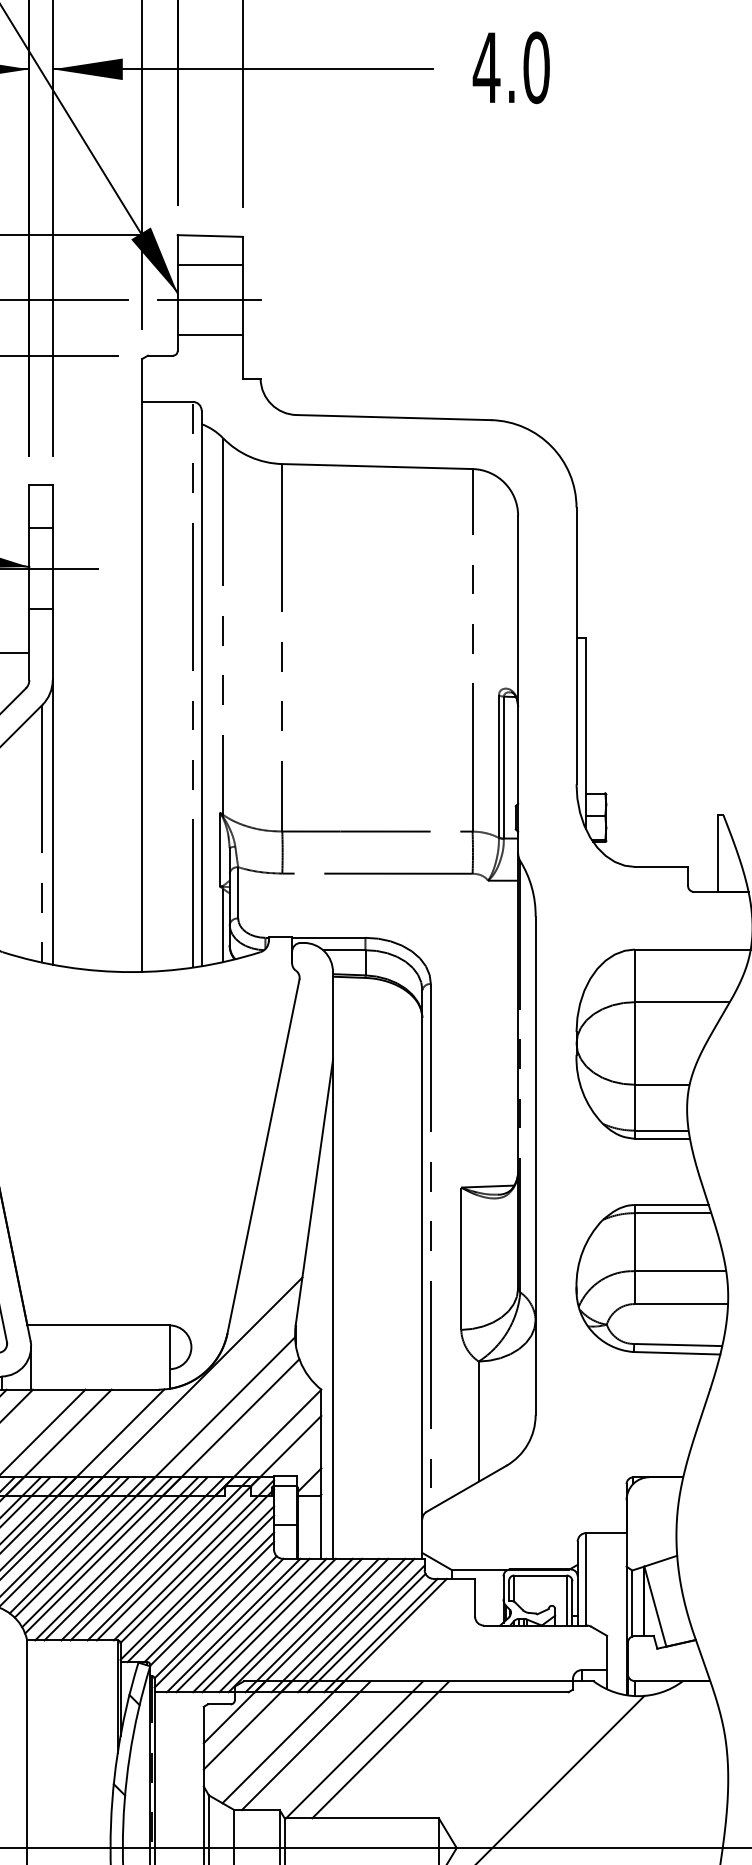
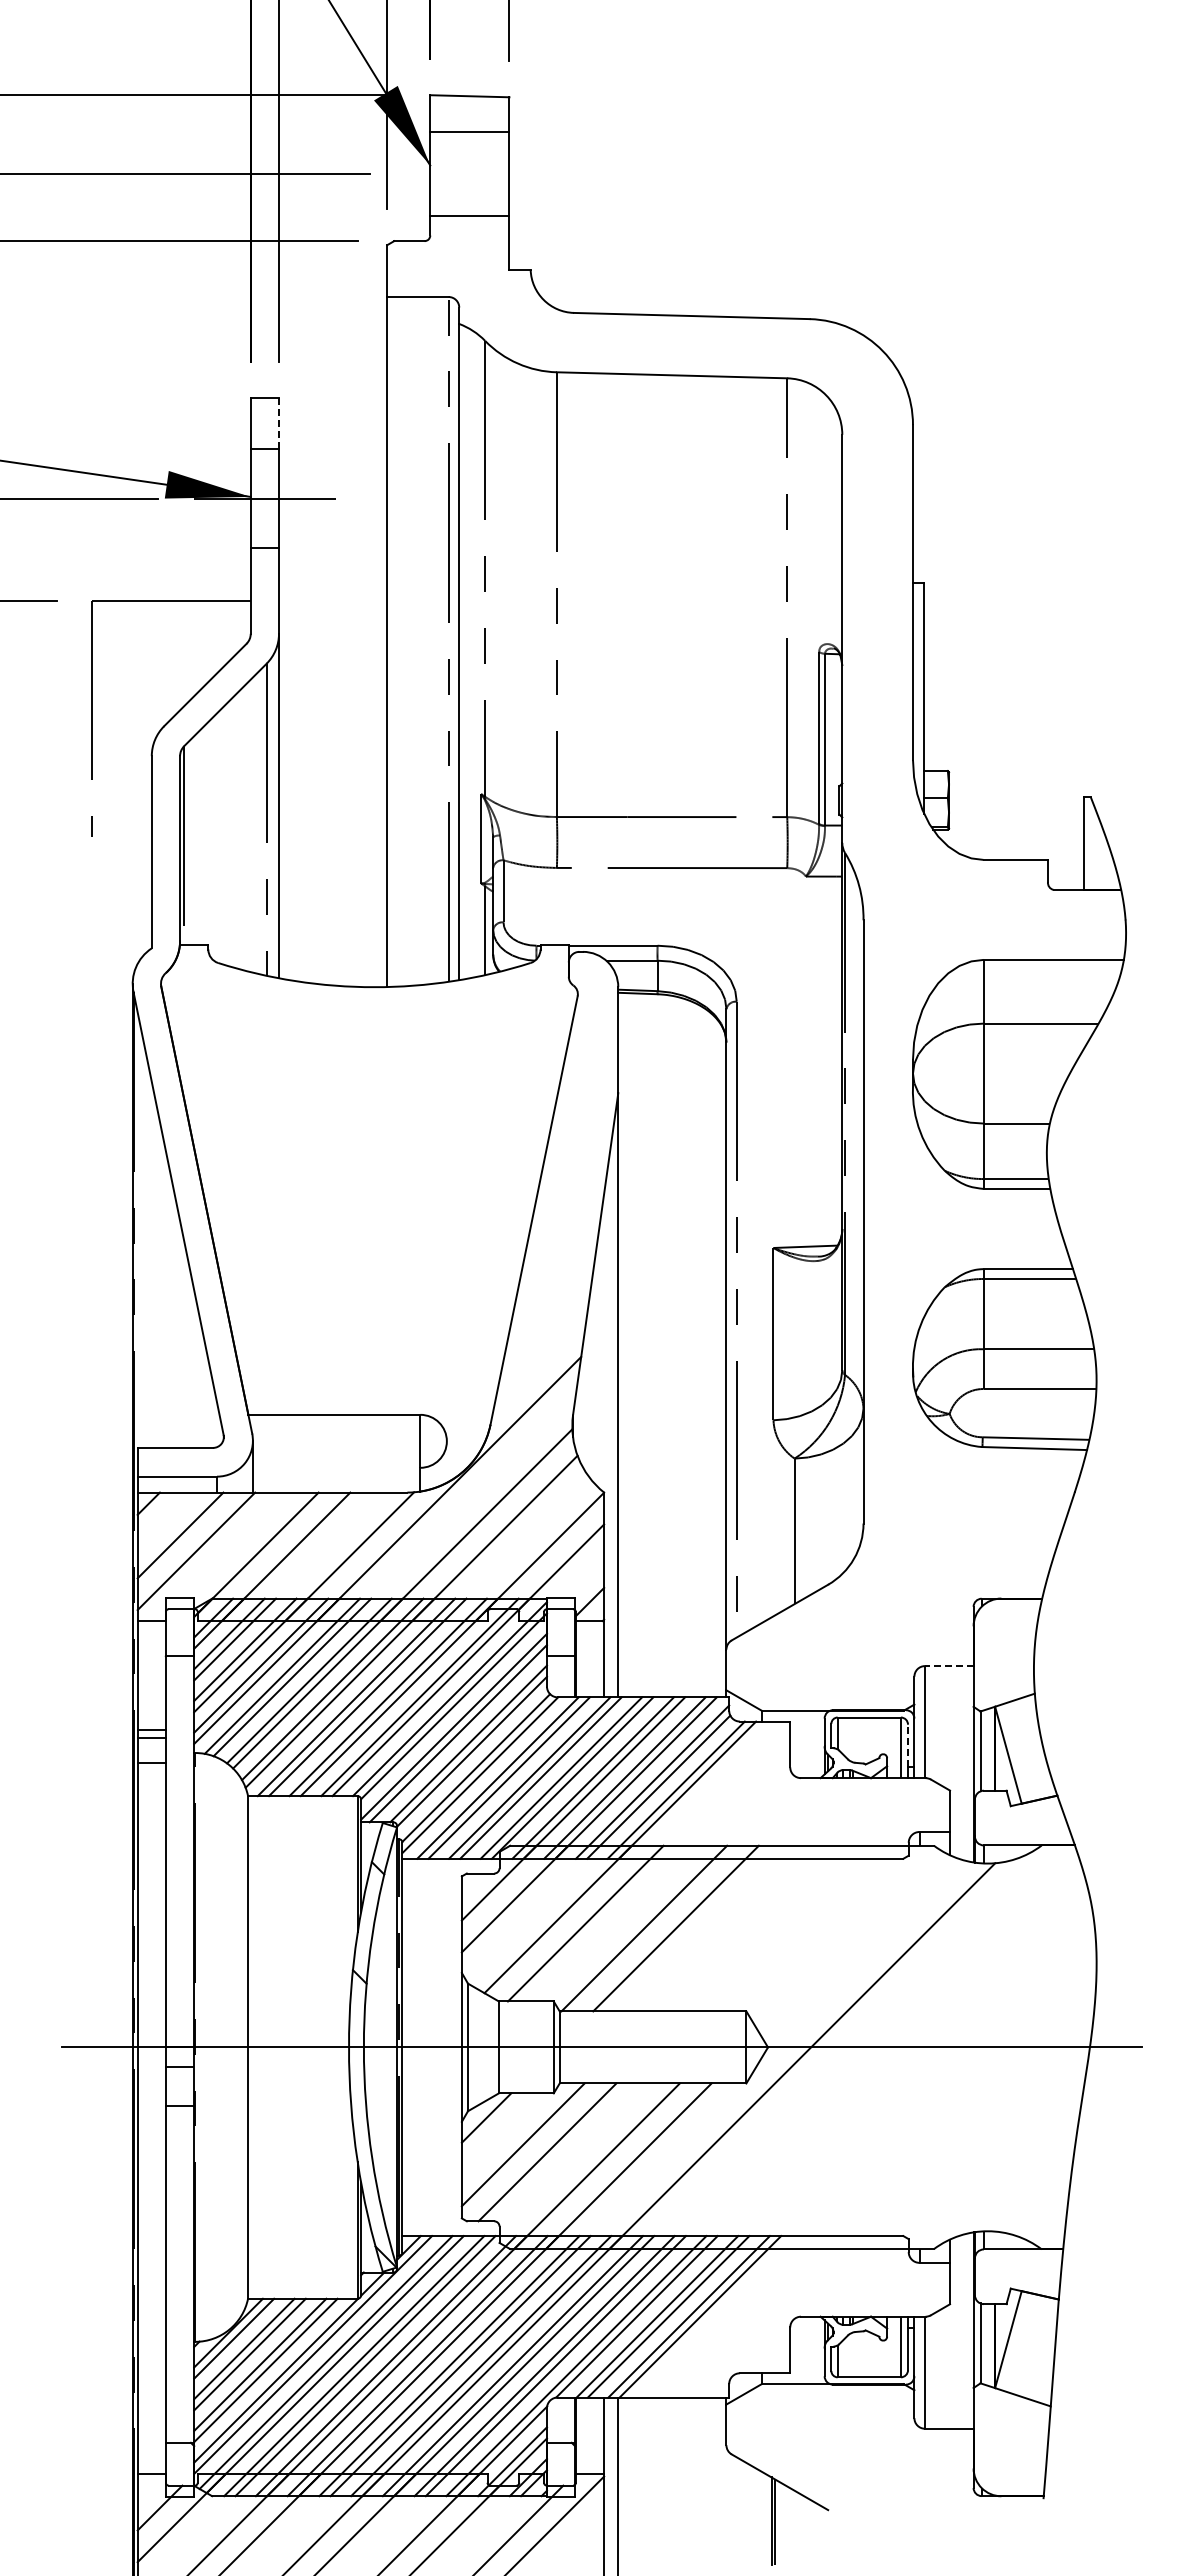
line: (209, 299) -> (468, 173), removed
line: (53, 506) -> (279, 423), solid -> dashed
line: (605, 1533) -> (948, 1666), solid -> dashed
line: (572, 1598) -> (908, 1745), solid -> dashed

